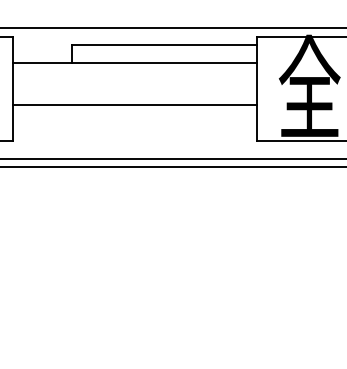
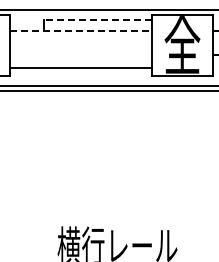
line: (163, 45) -> (97, 20), solid -> dashed
line: (136, 62) -> (81, 30), solid -> dashed
line: (134, 104) -> (80, 67), moved

